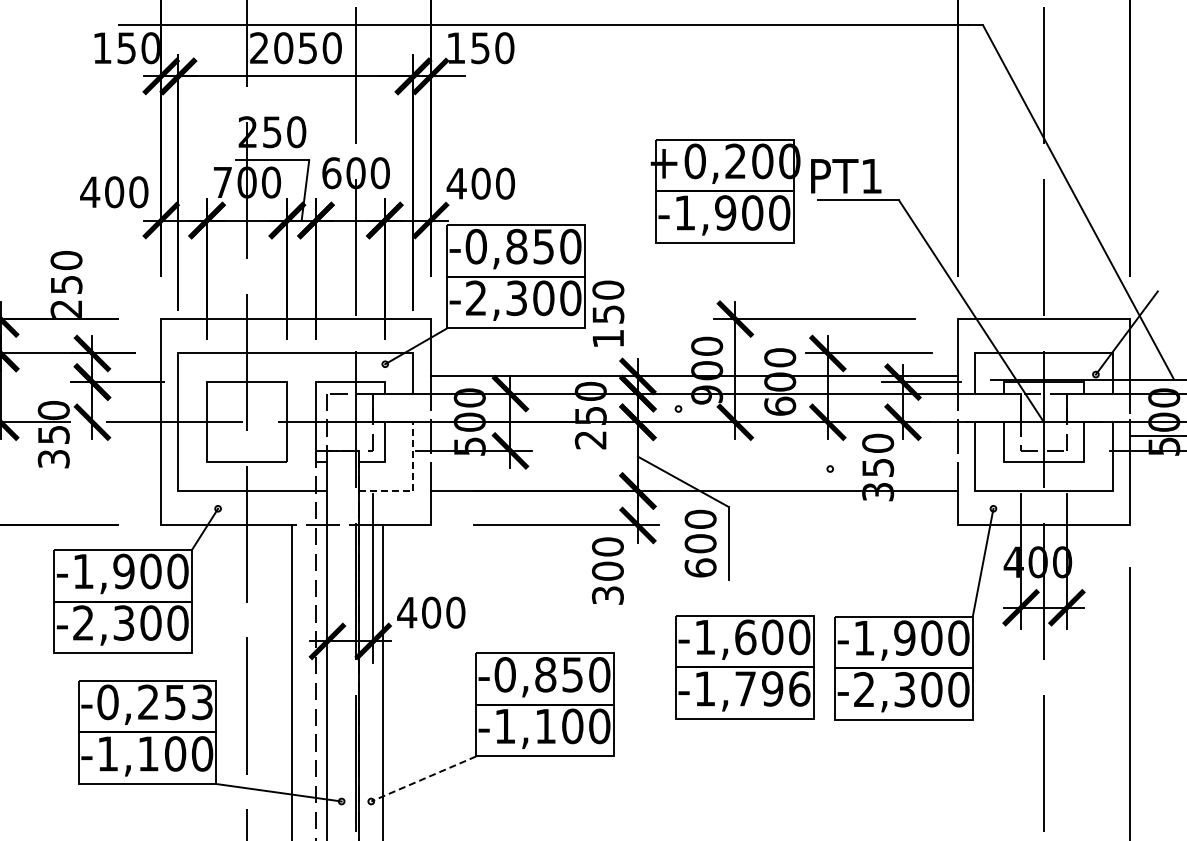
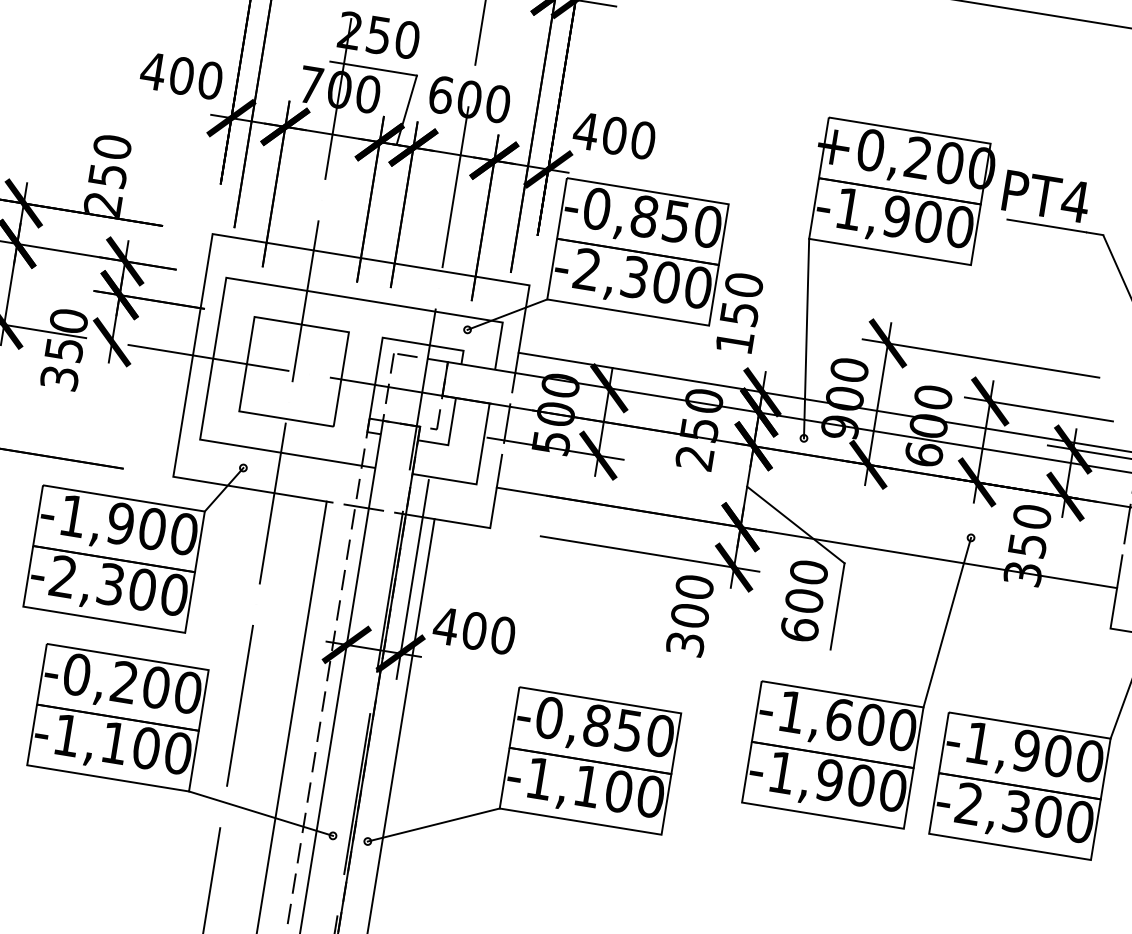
text: (871, 176) -> (1075, 201), PT1 -> PT4
line: (667, 326) -> (806, 339), added
line: (413, 484) -> (477, 476), dashed -> solid
line: (821, 542) -> (946, 622), added
text: (772, 688) -> (861, 785), -1,796 -> -1,900
text: (188, 702) -> (171, 690), -0,253 -> -0,200
line: (423, 779) -> (433, 825), dashed -> solid

